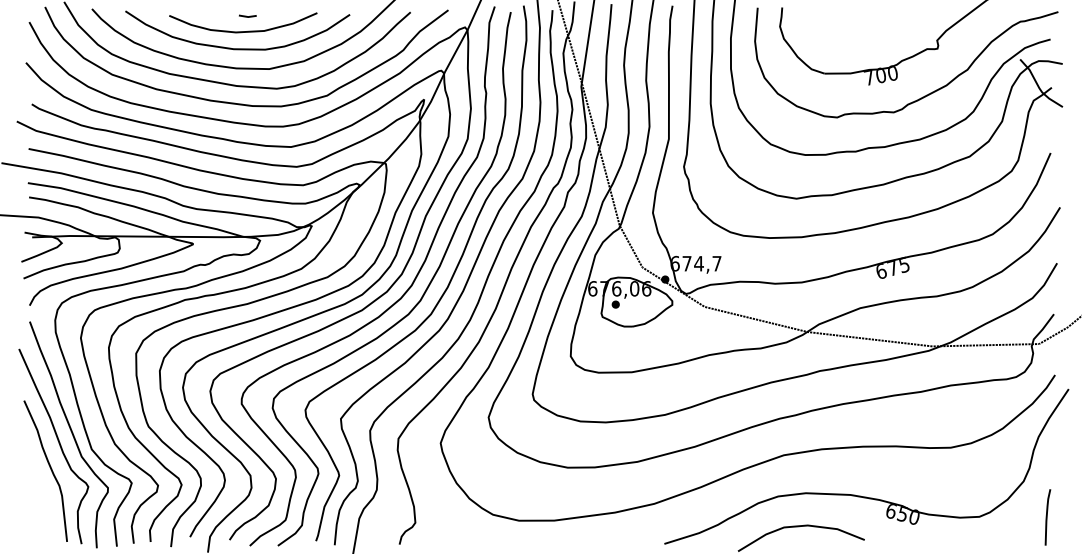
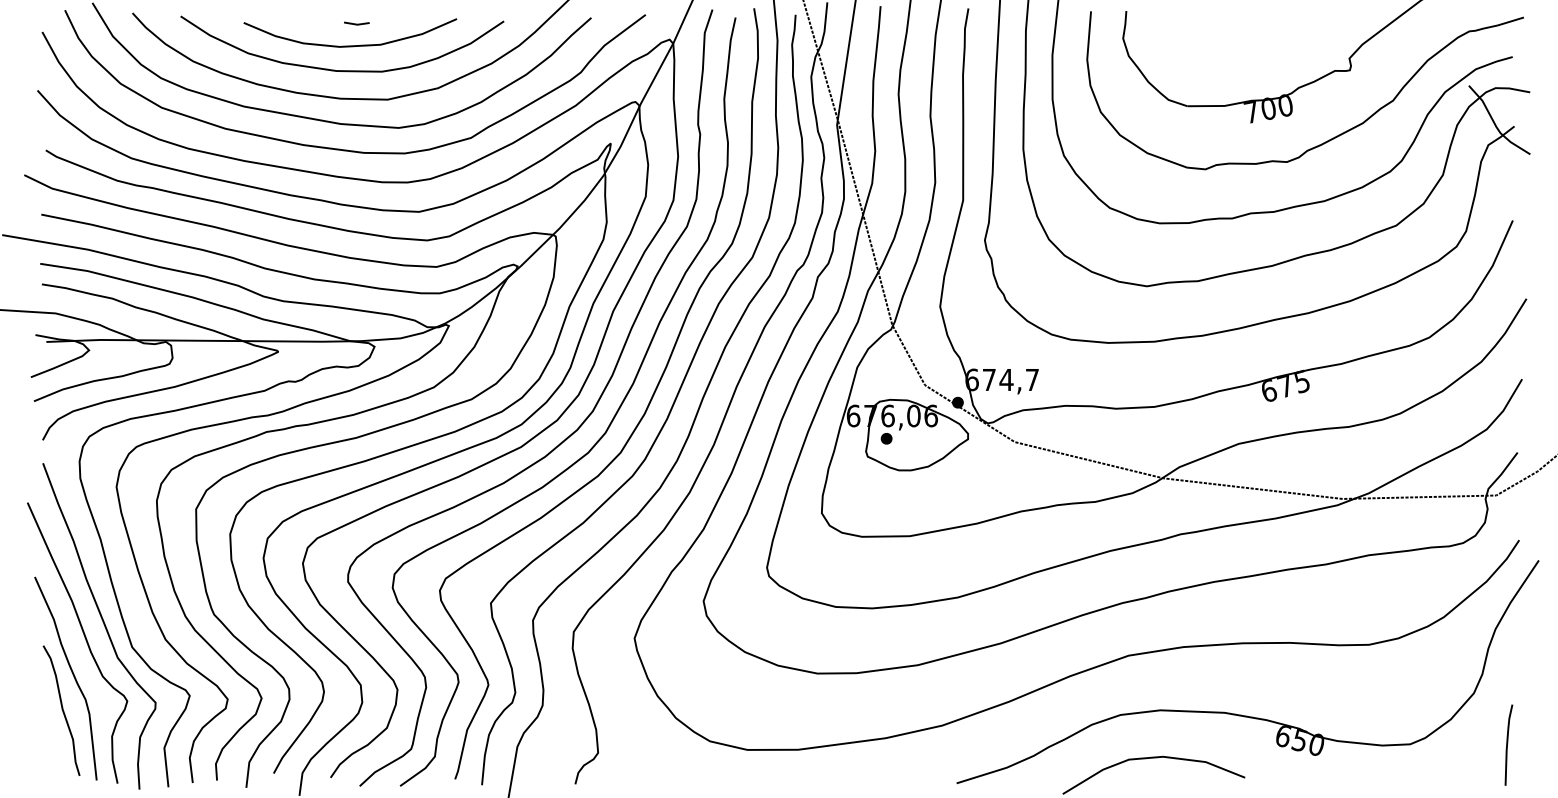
part: (42, 493) -> (61, 710), added

